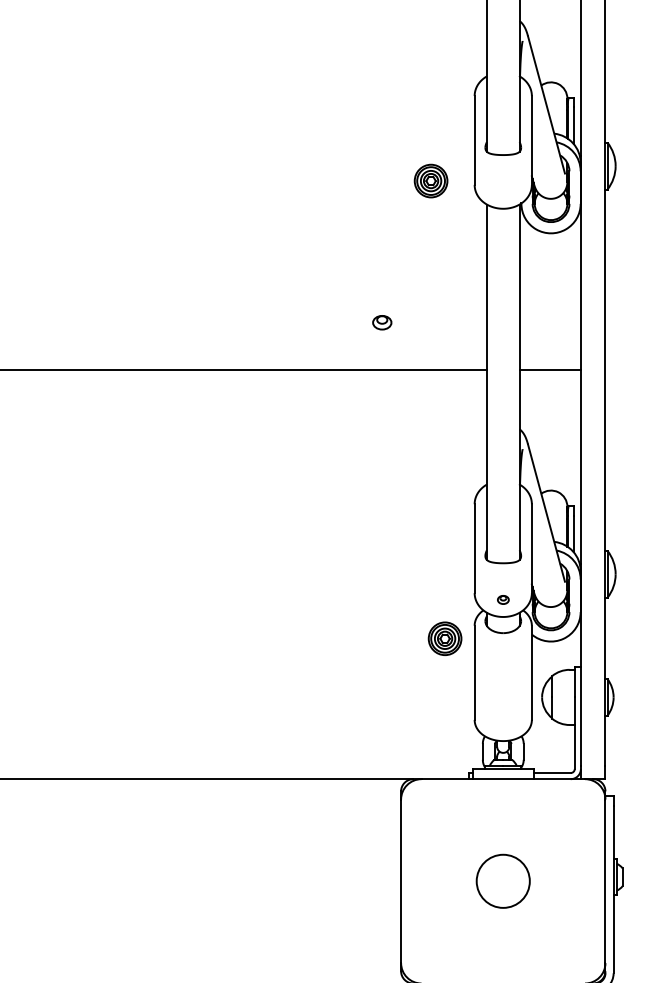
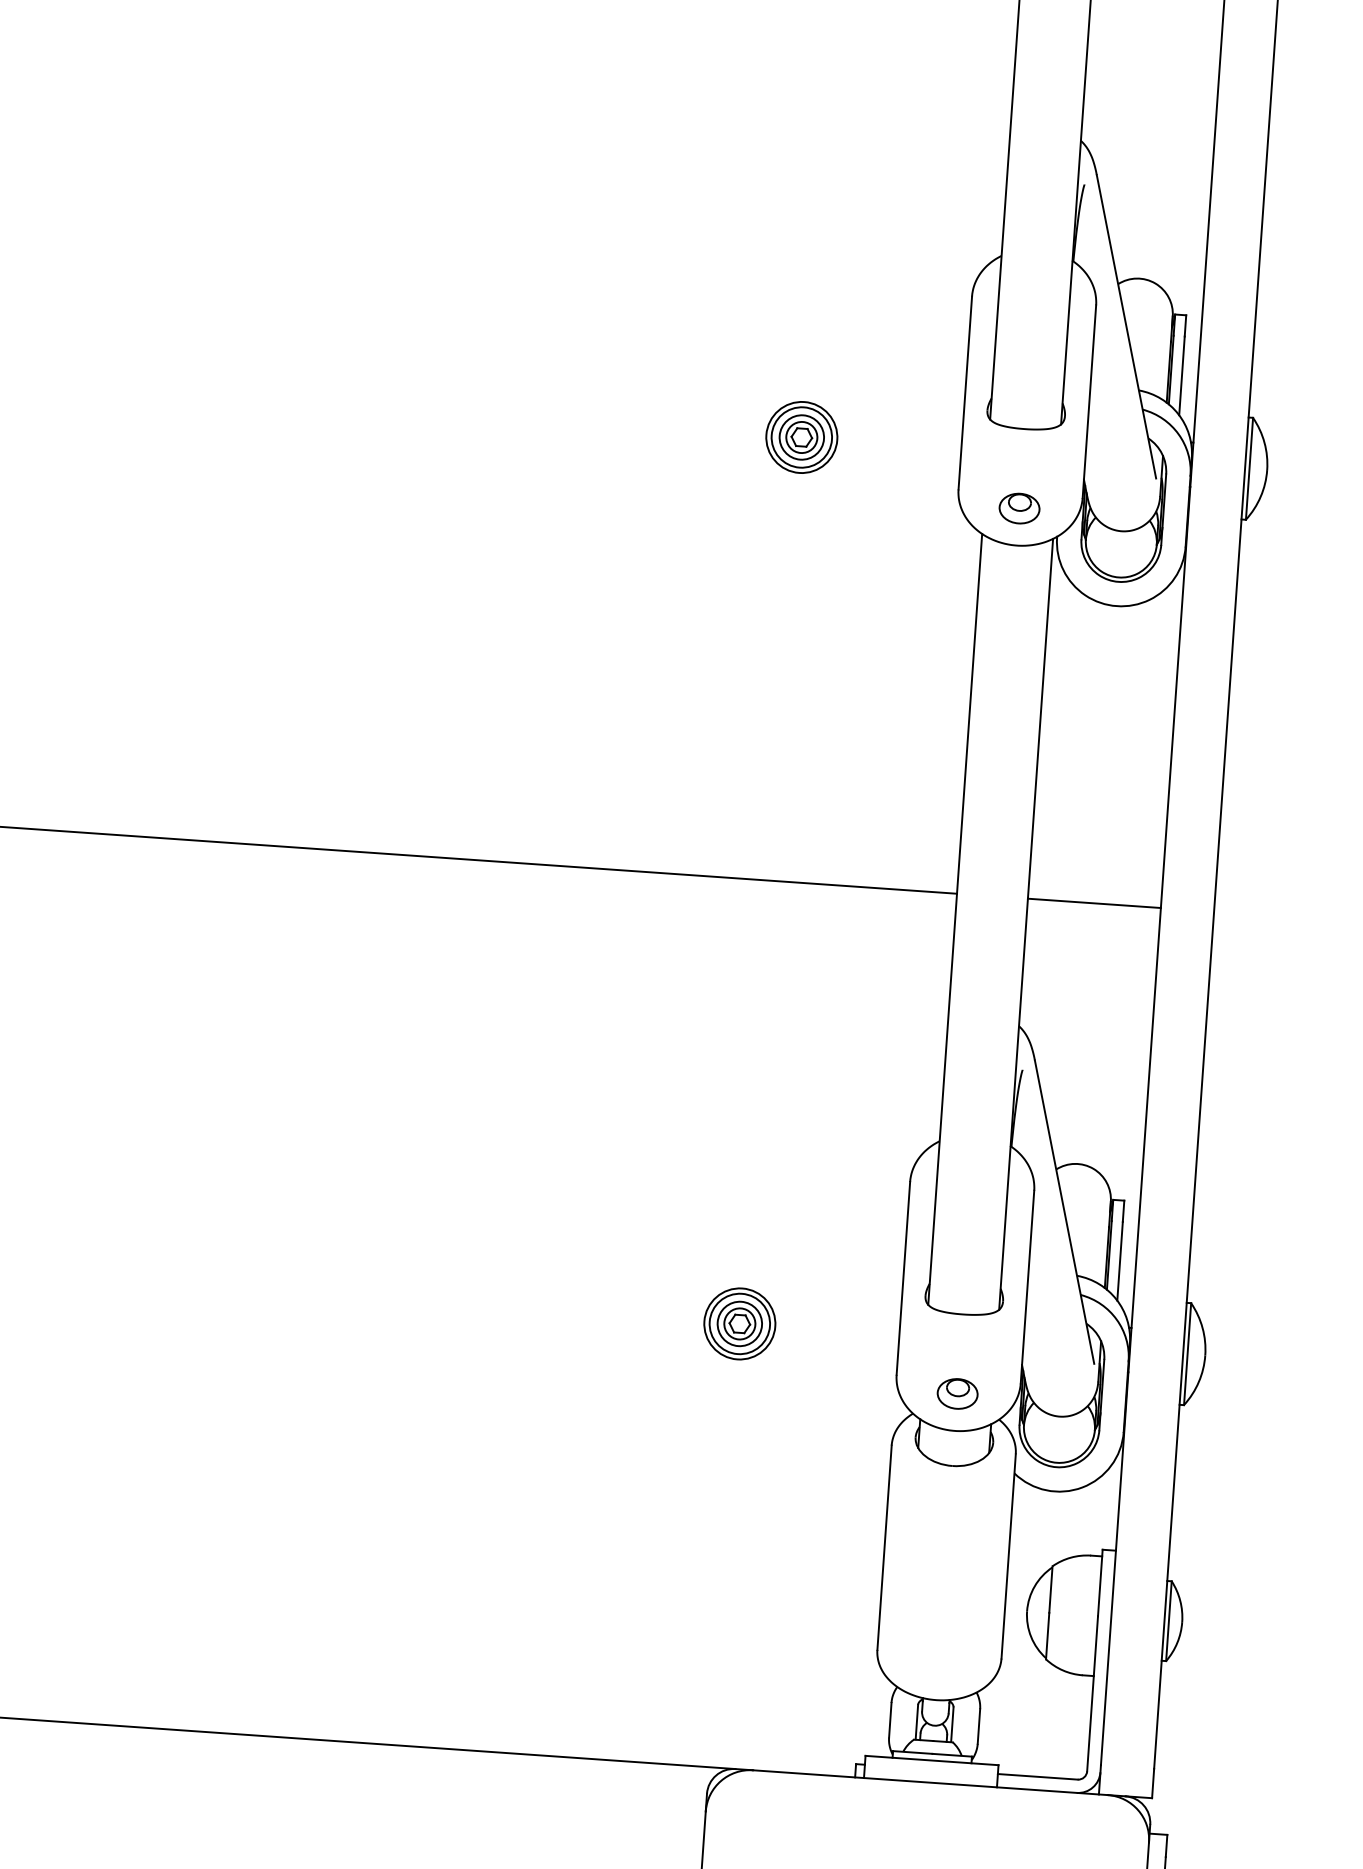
part: (430, 180) -> (800, 436), moved
part: (382, 322) -> (1020, 508), moved
part: (503, 599) -> (958, 1393), size x1.67
part: (444, 638) -> (738, 1323), moved

